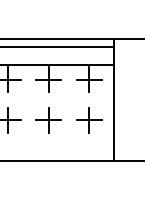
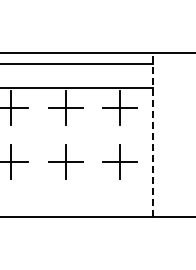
line: (113, 99) -> (153, 134), solid -> dashed

